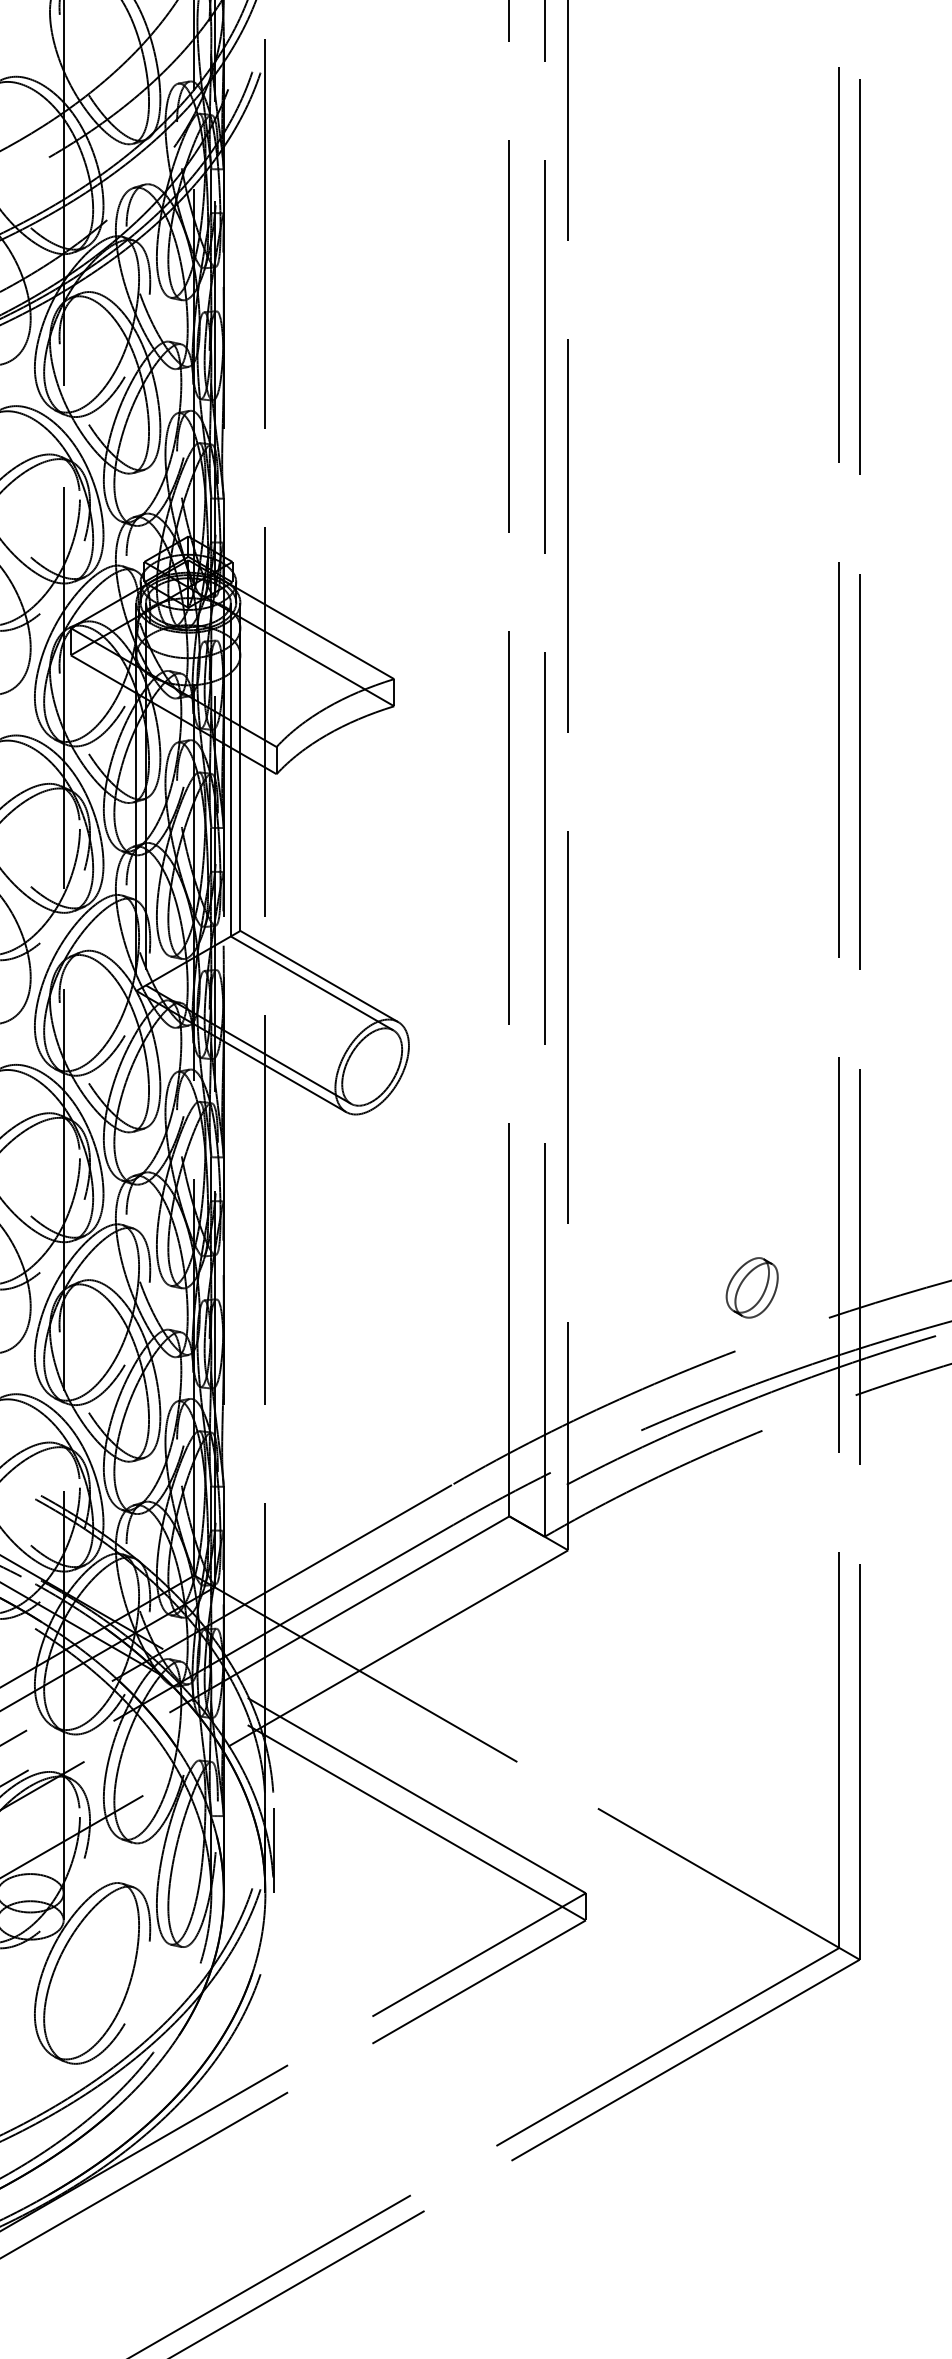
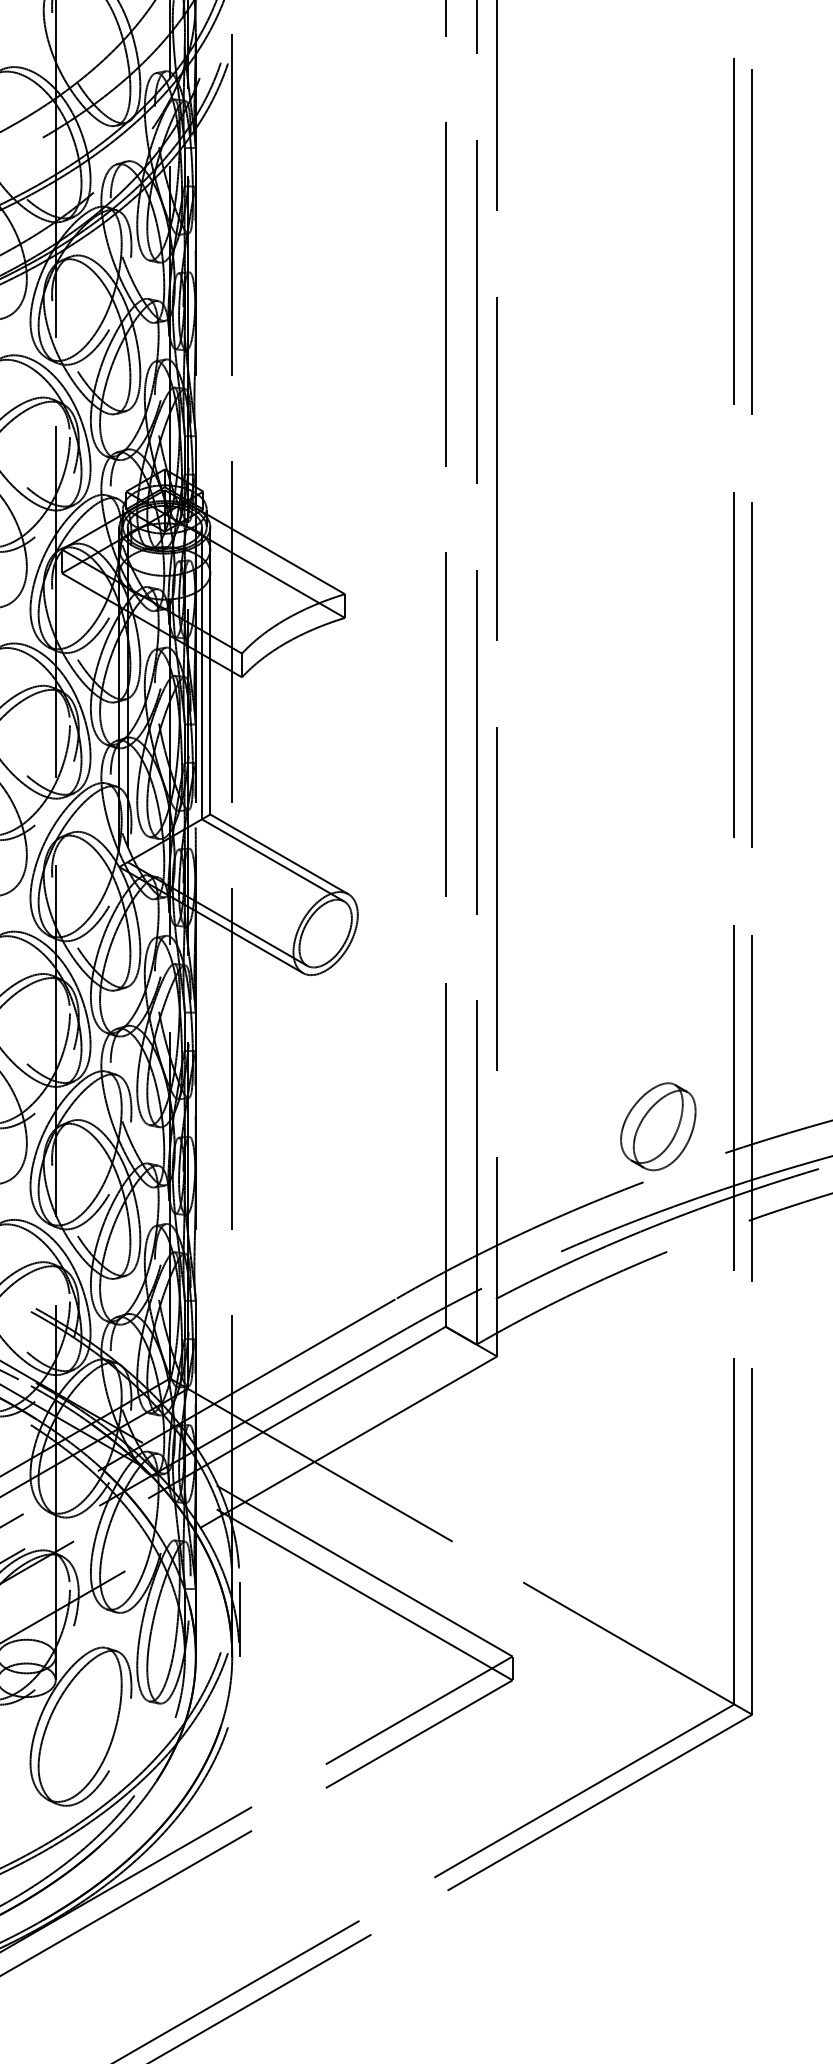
part: (751, 1287) -> (657, 1126), size x1.67

